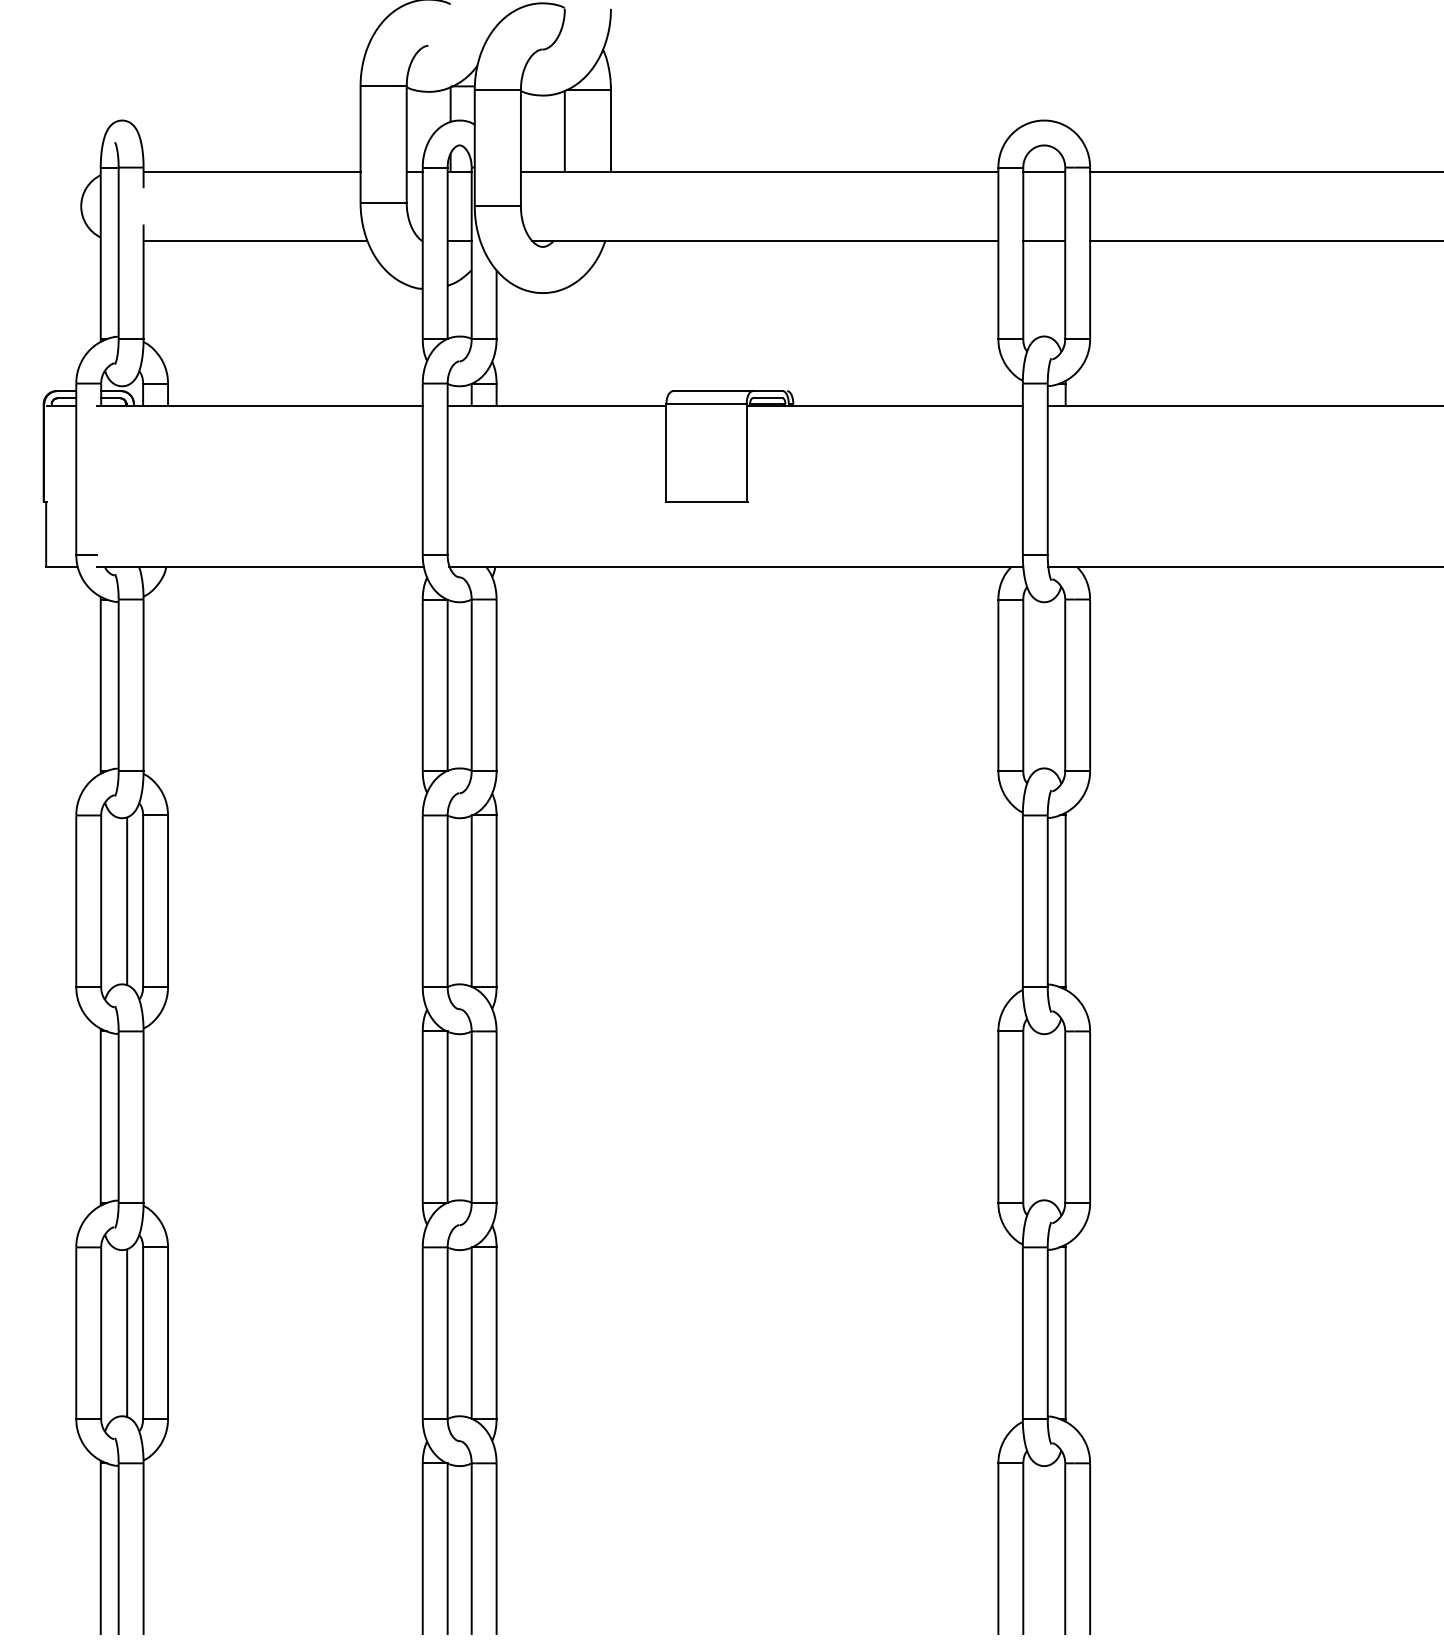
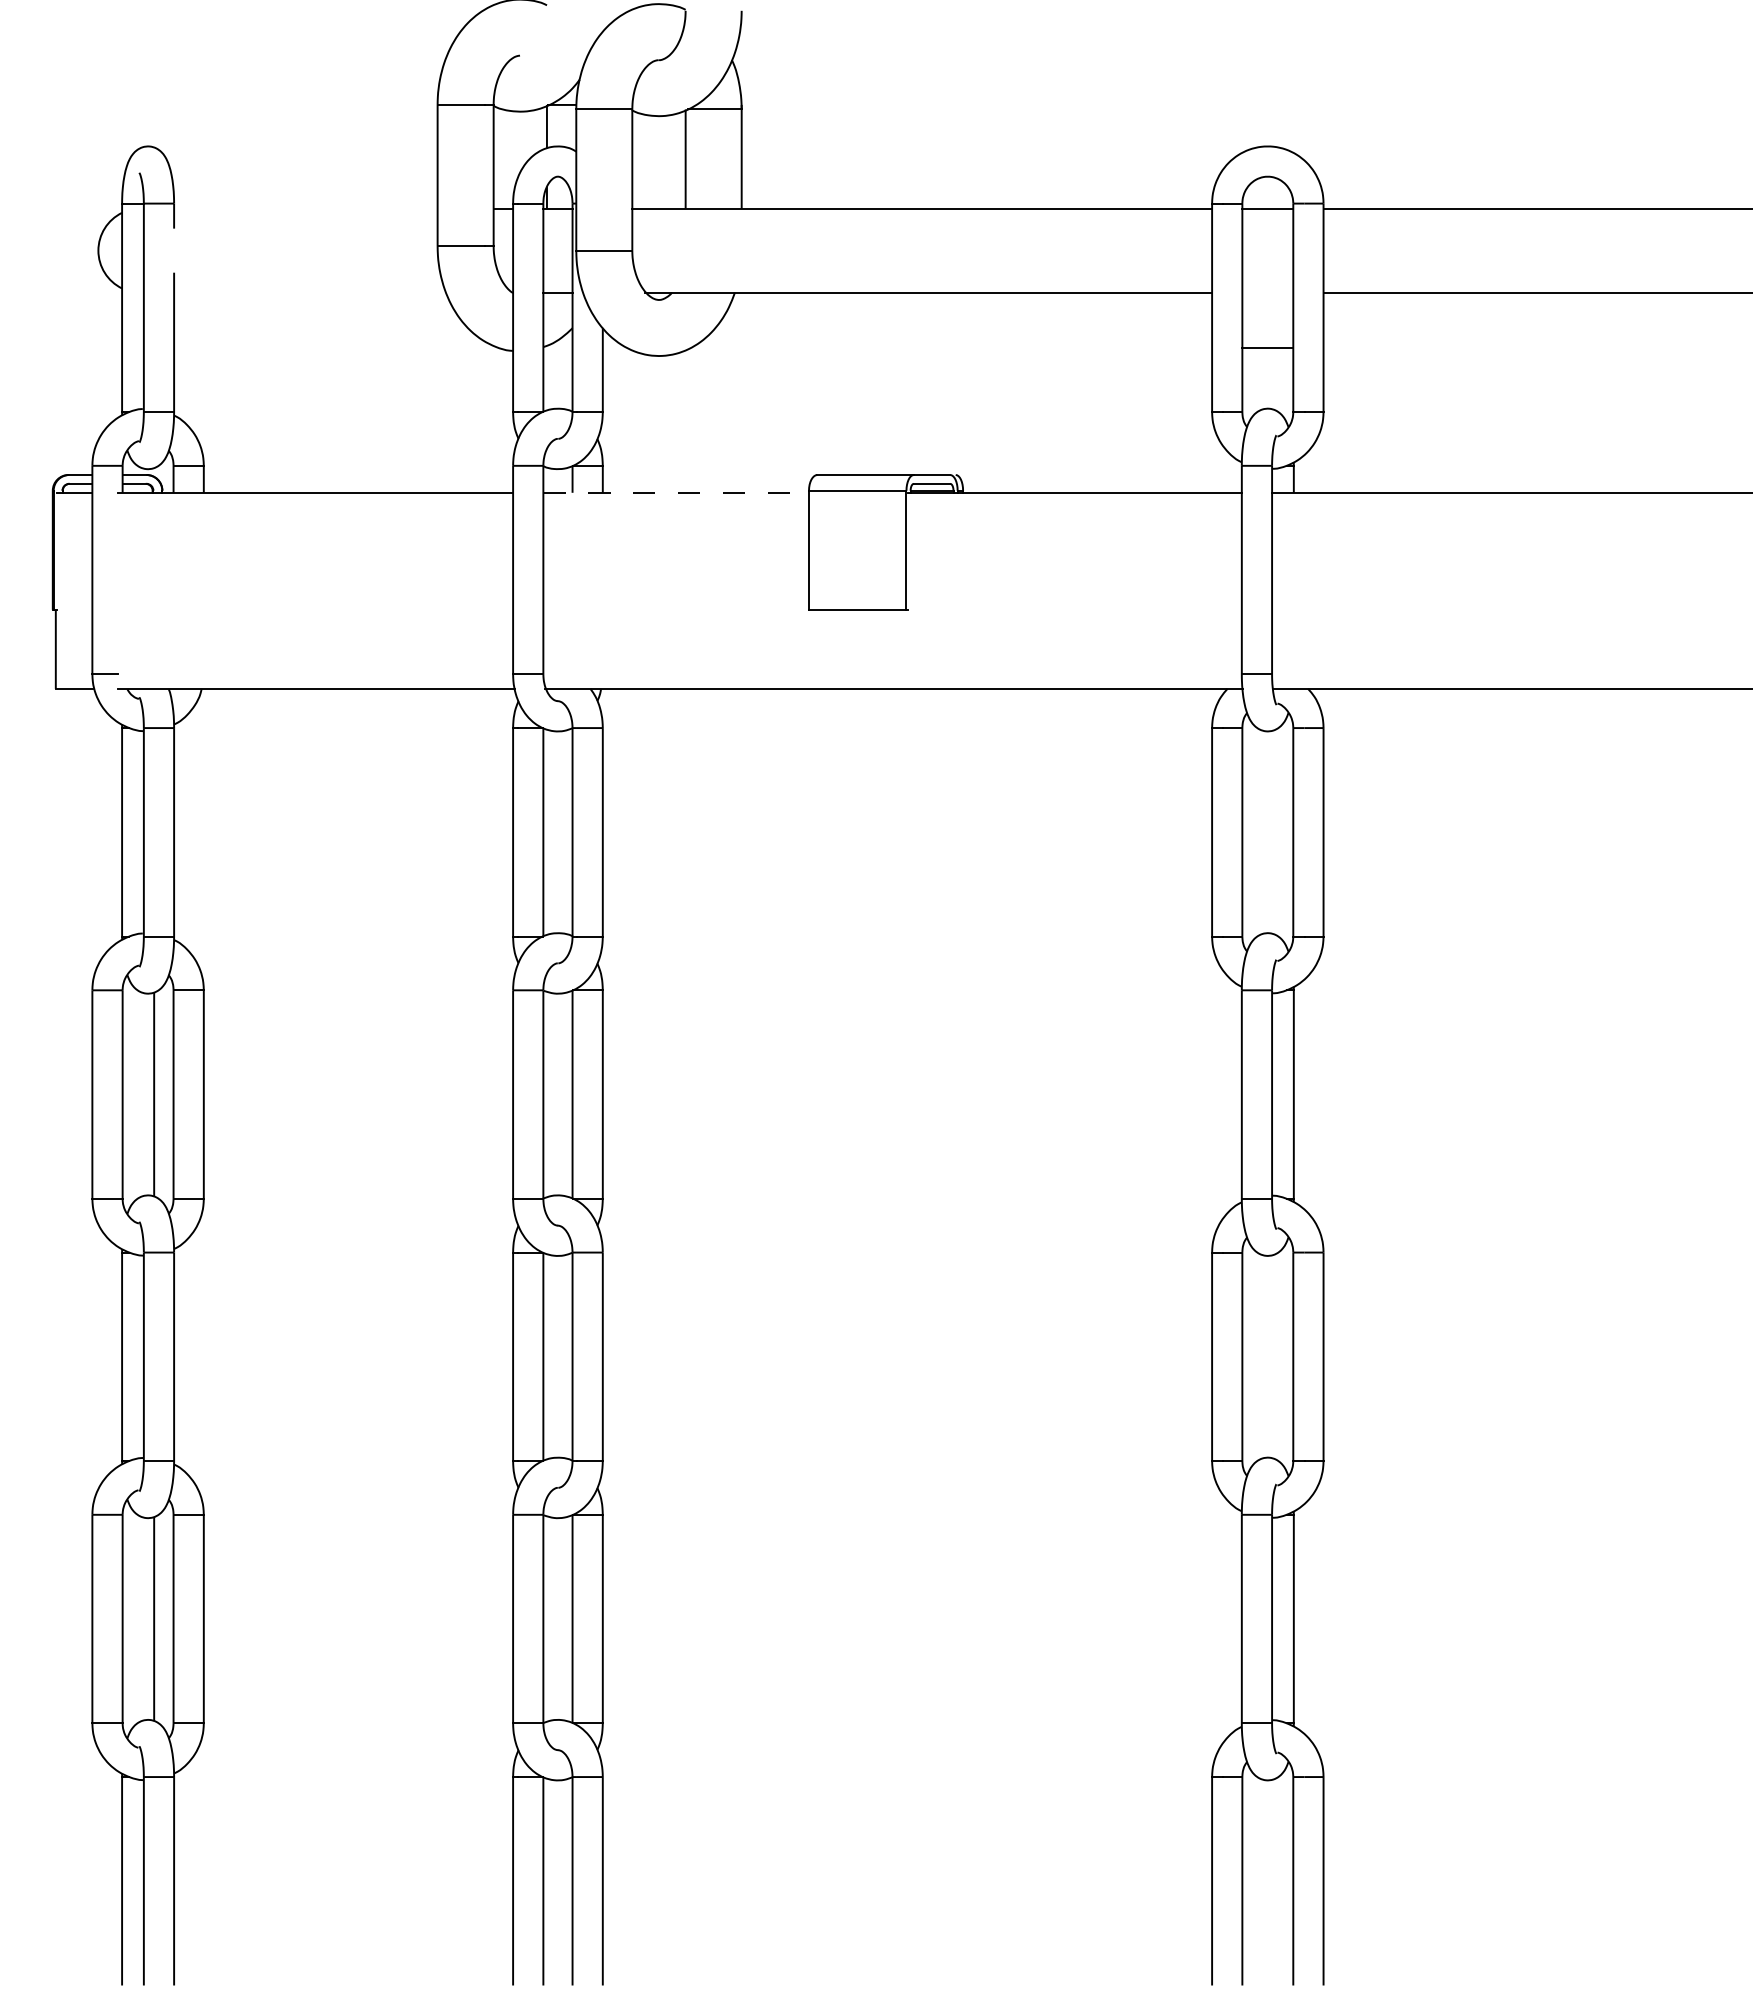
line: (251, 171) -> (305, 208), removed
line: (255, 240) -> (309, 292), removed
line: (1043, 240) -> (1267, 347), moved
line: (557, 405) -> (676, 492), solid -> dashed

